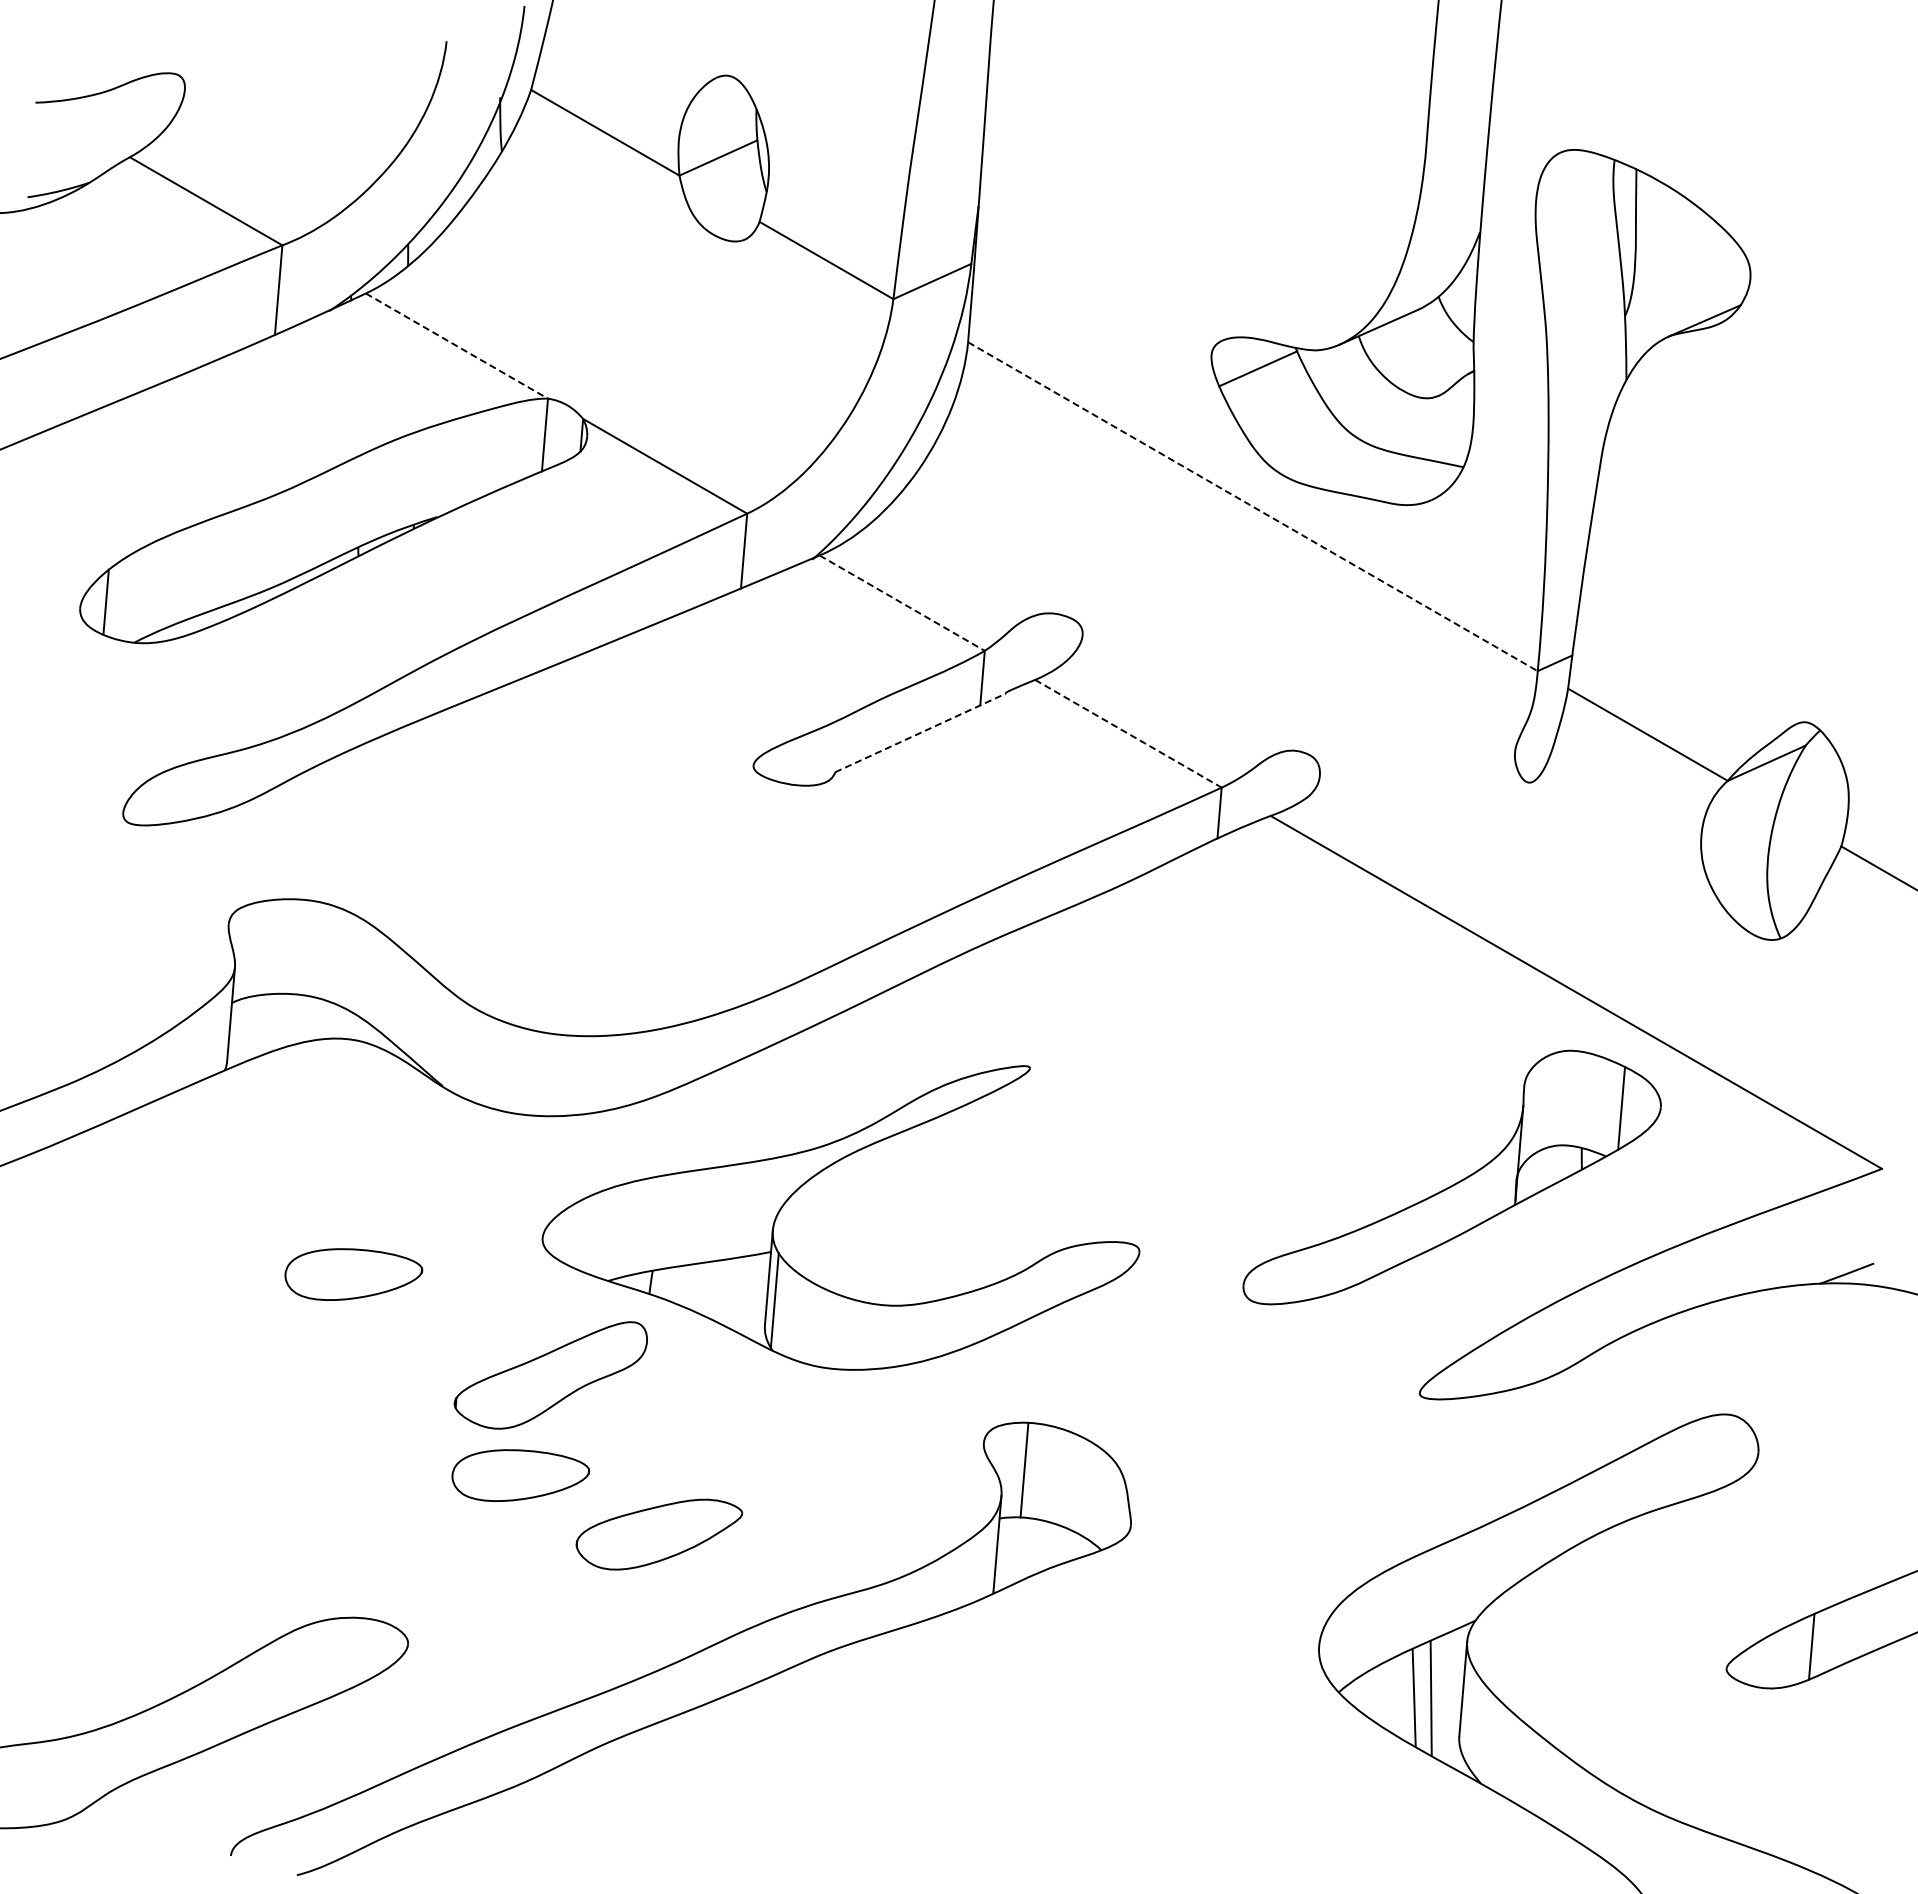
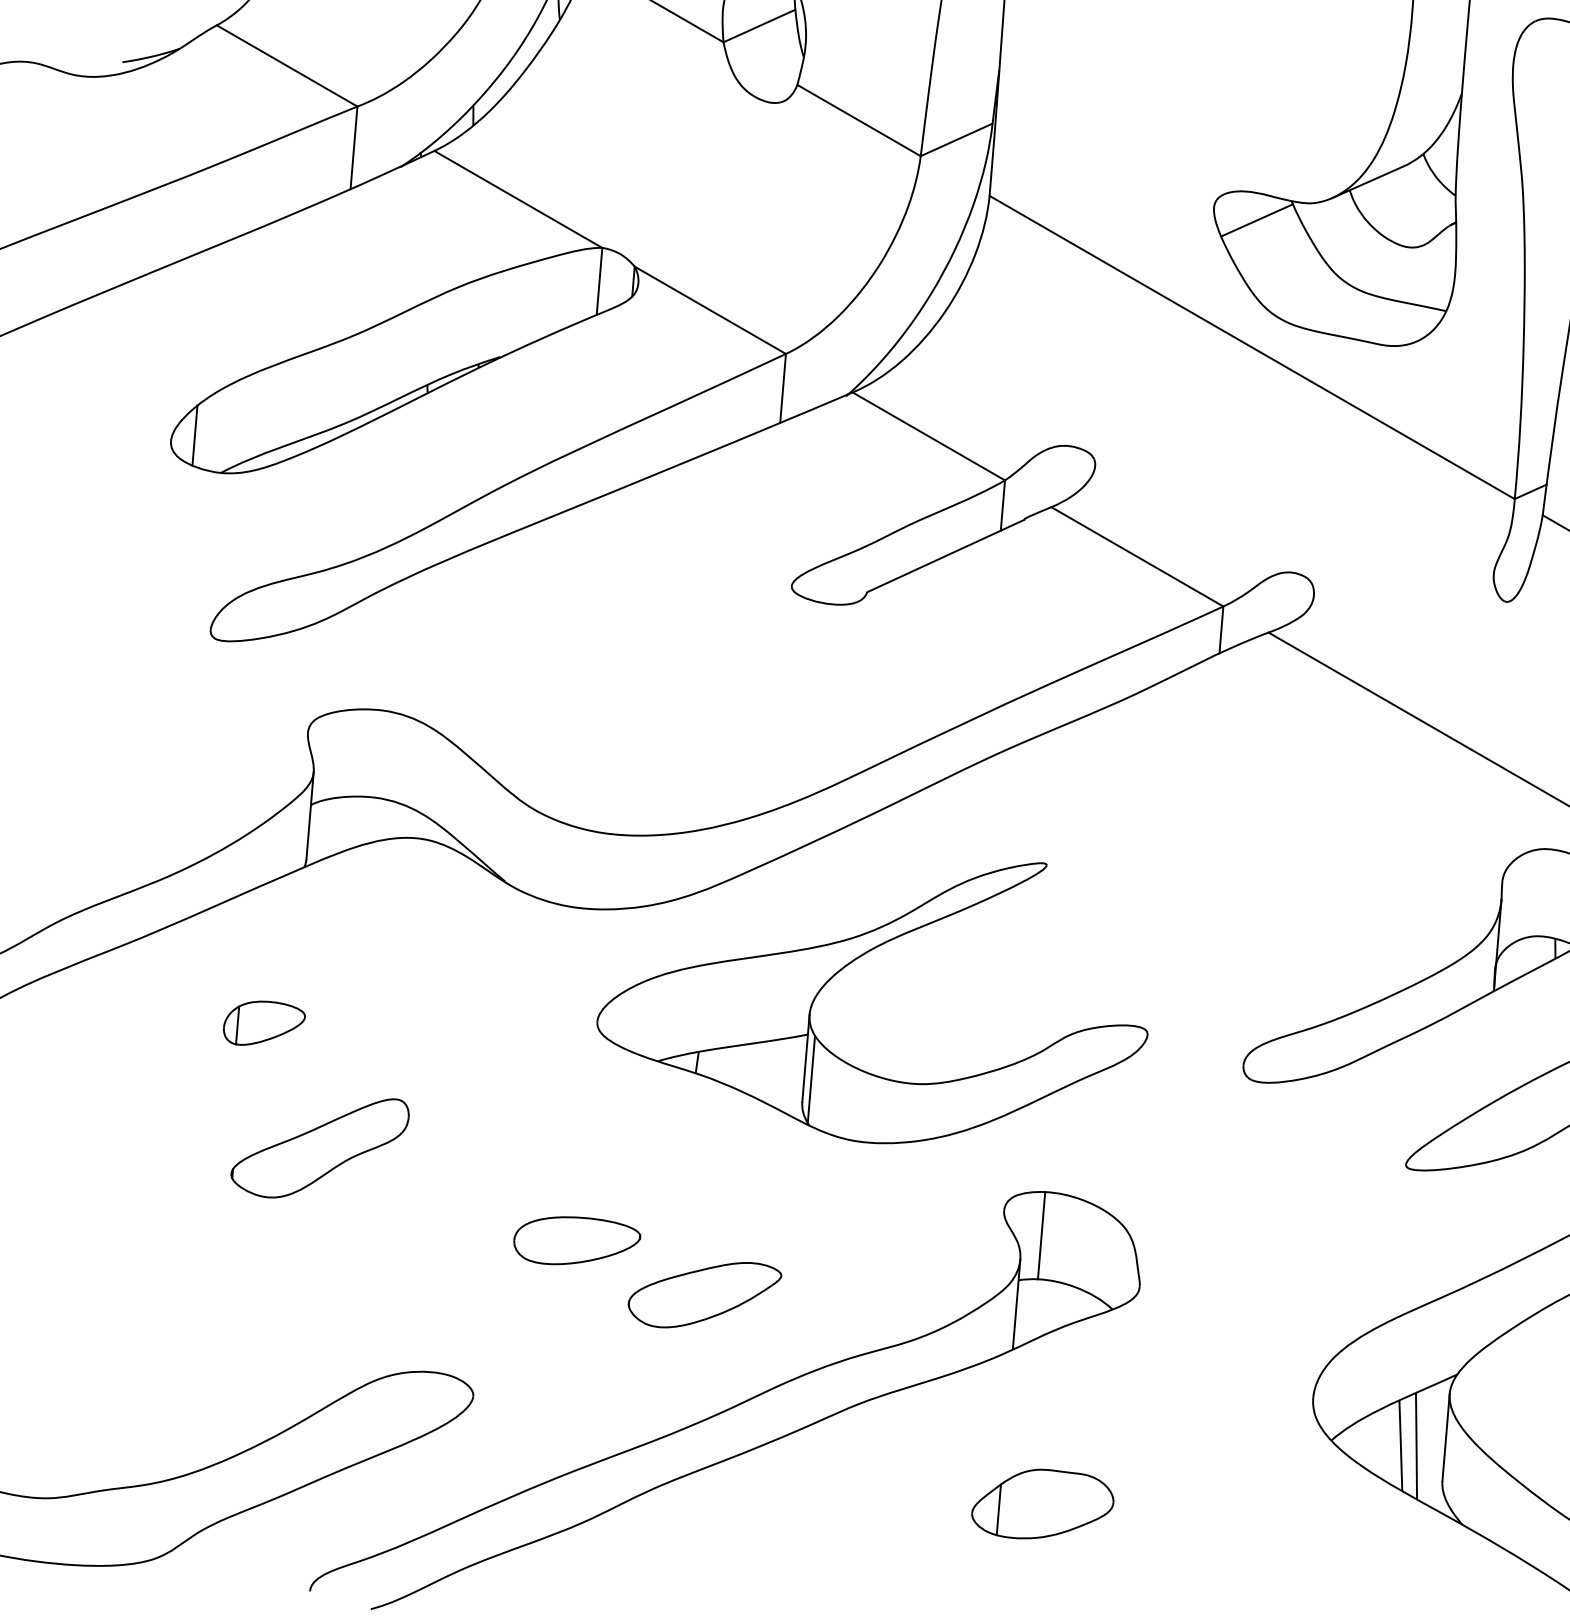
line: (457, 346) -> (518, 199), dashed -> solid
line: (1252, 506) -> (1251, 347), dashed -> solid
line: (902, 603) -> (929, 436), dashed -> solid
line: (921, 732) -> (946, 555), dashed -> solid
line: (1128, 733) -> (1137, 556), dashed -> solid
part: (181, 1239) -> (264, 1023), added
part: (353, 1274) -> (422, 1055), removed
part: (550, 1375) -> (319, 1148), moved
part: (1025, 1761) -> (1042, 1504), added

